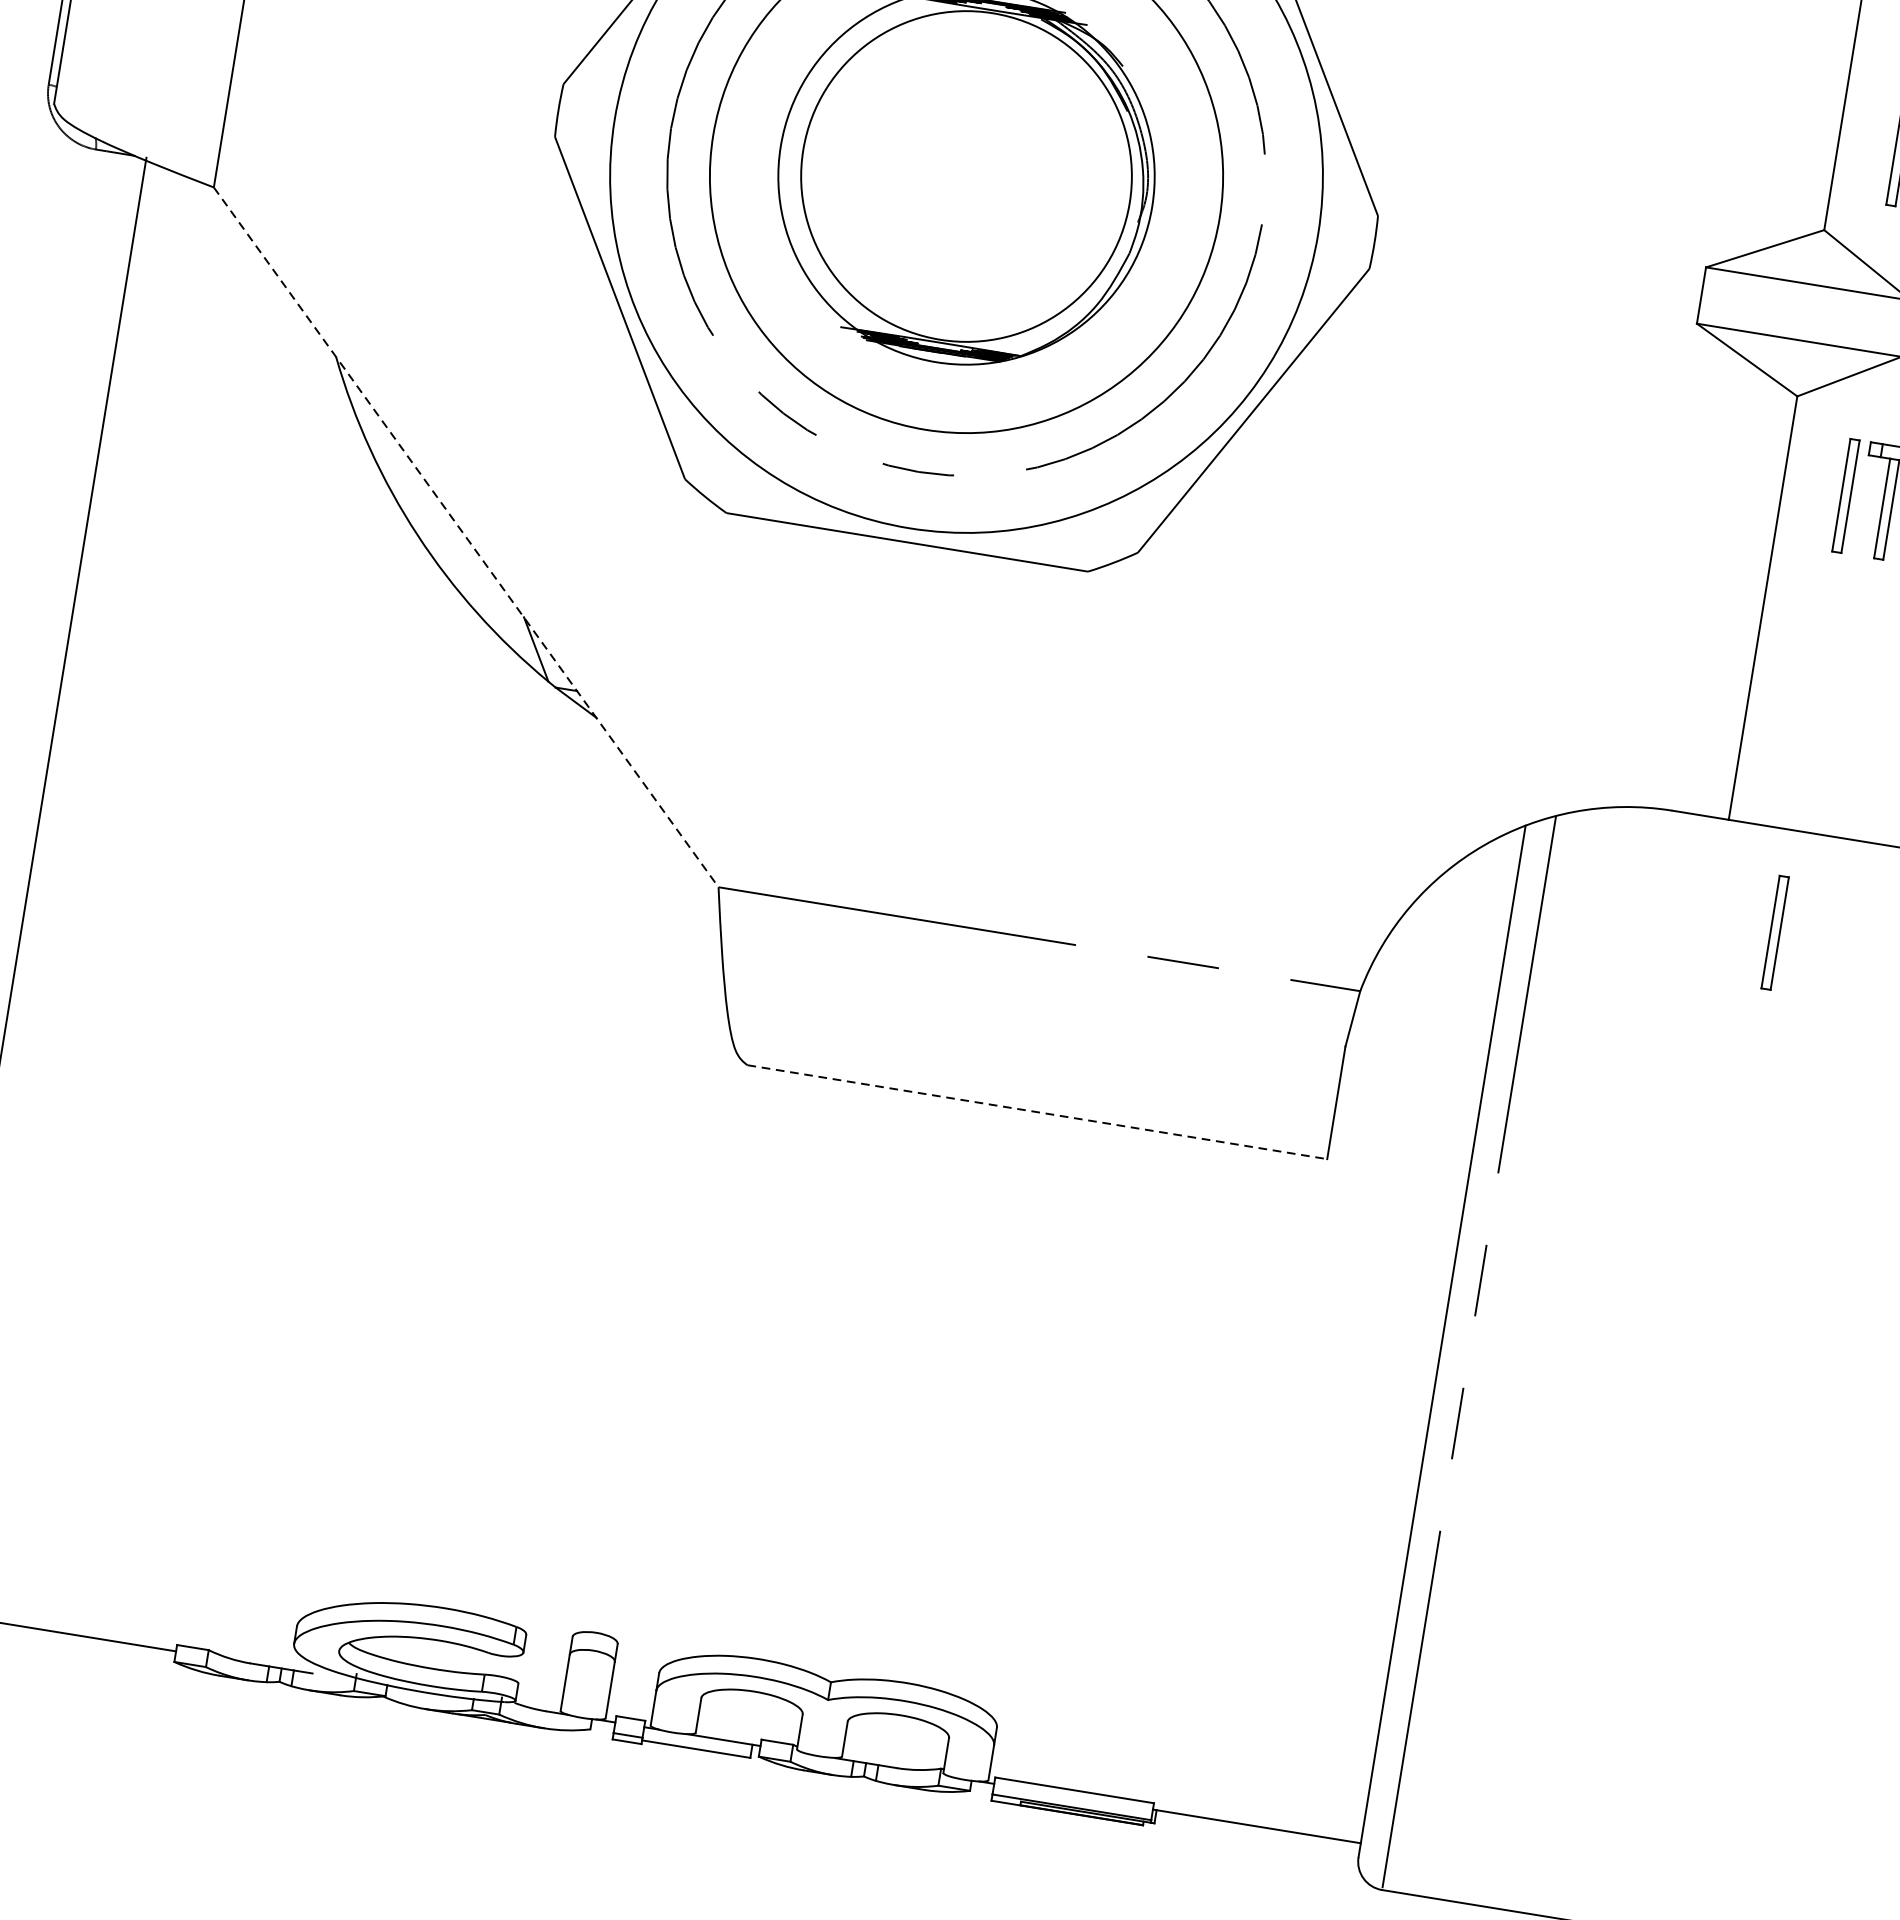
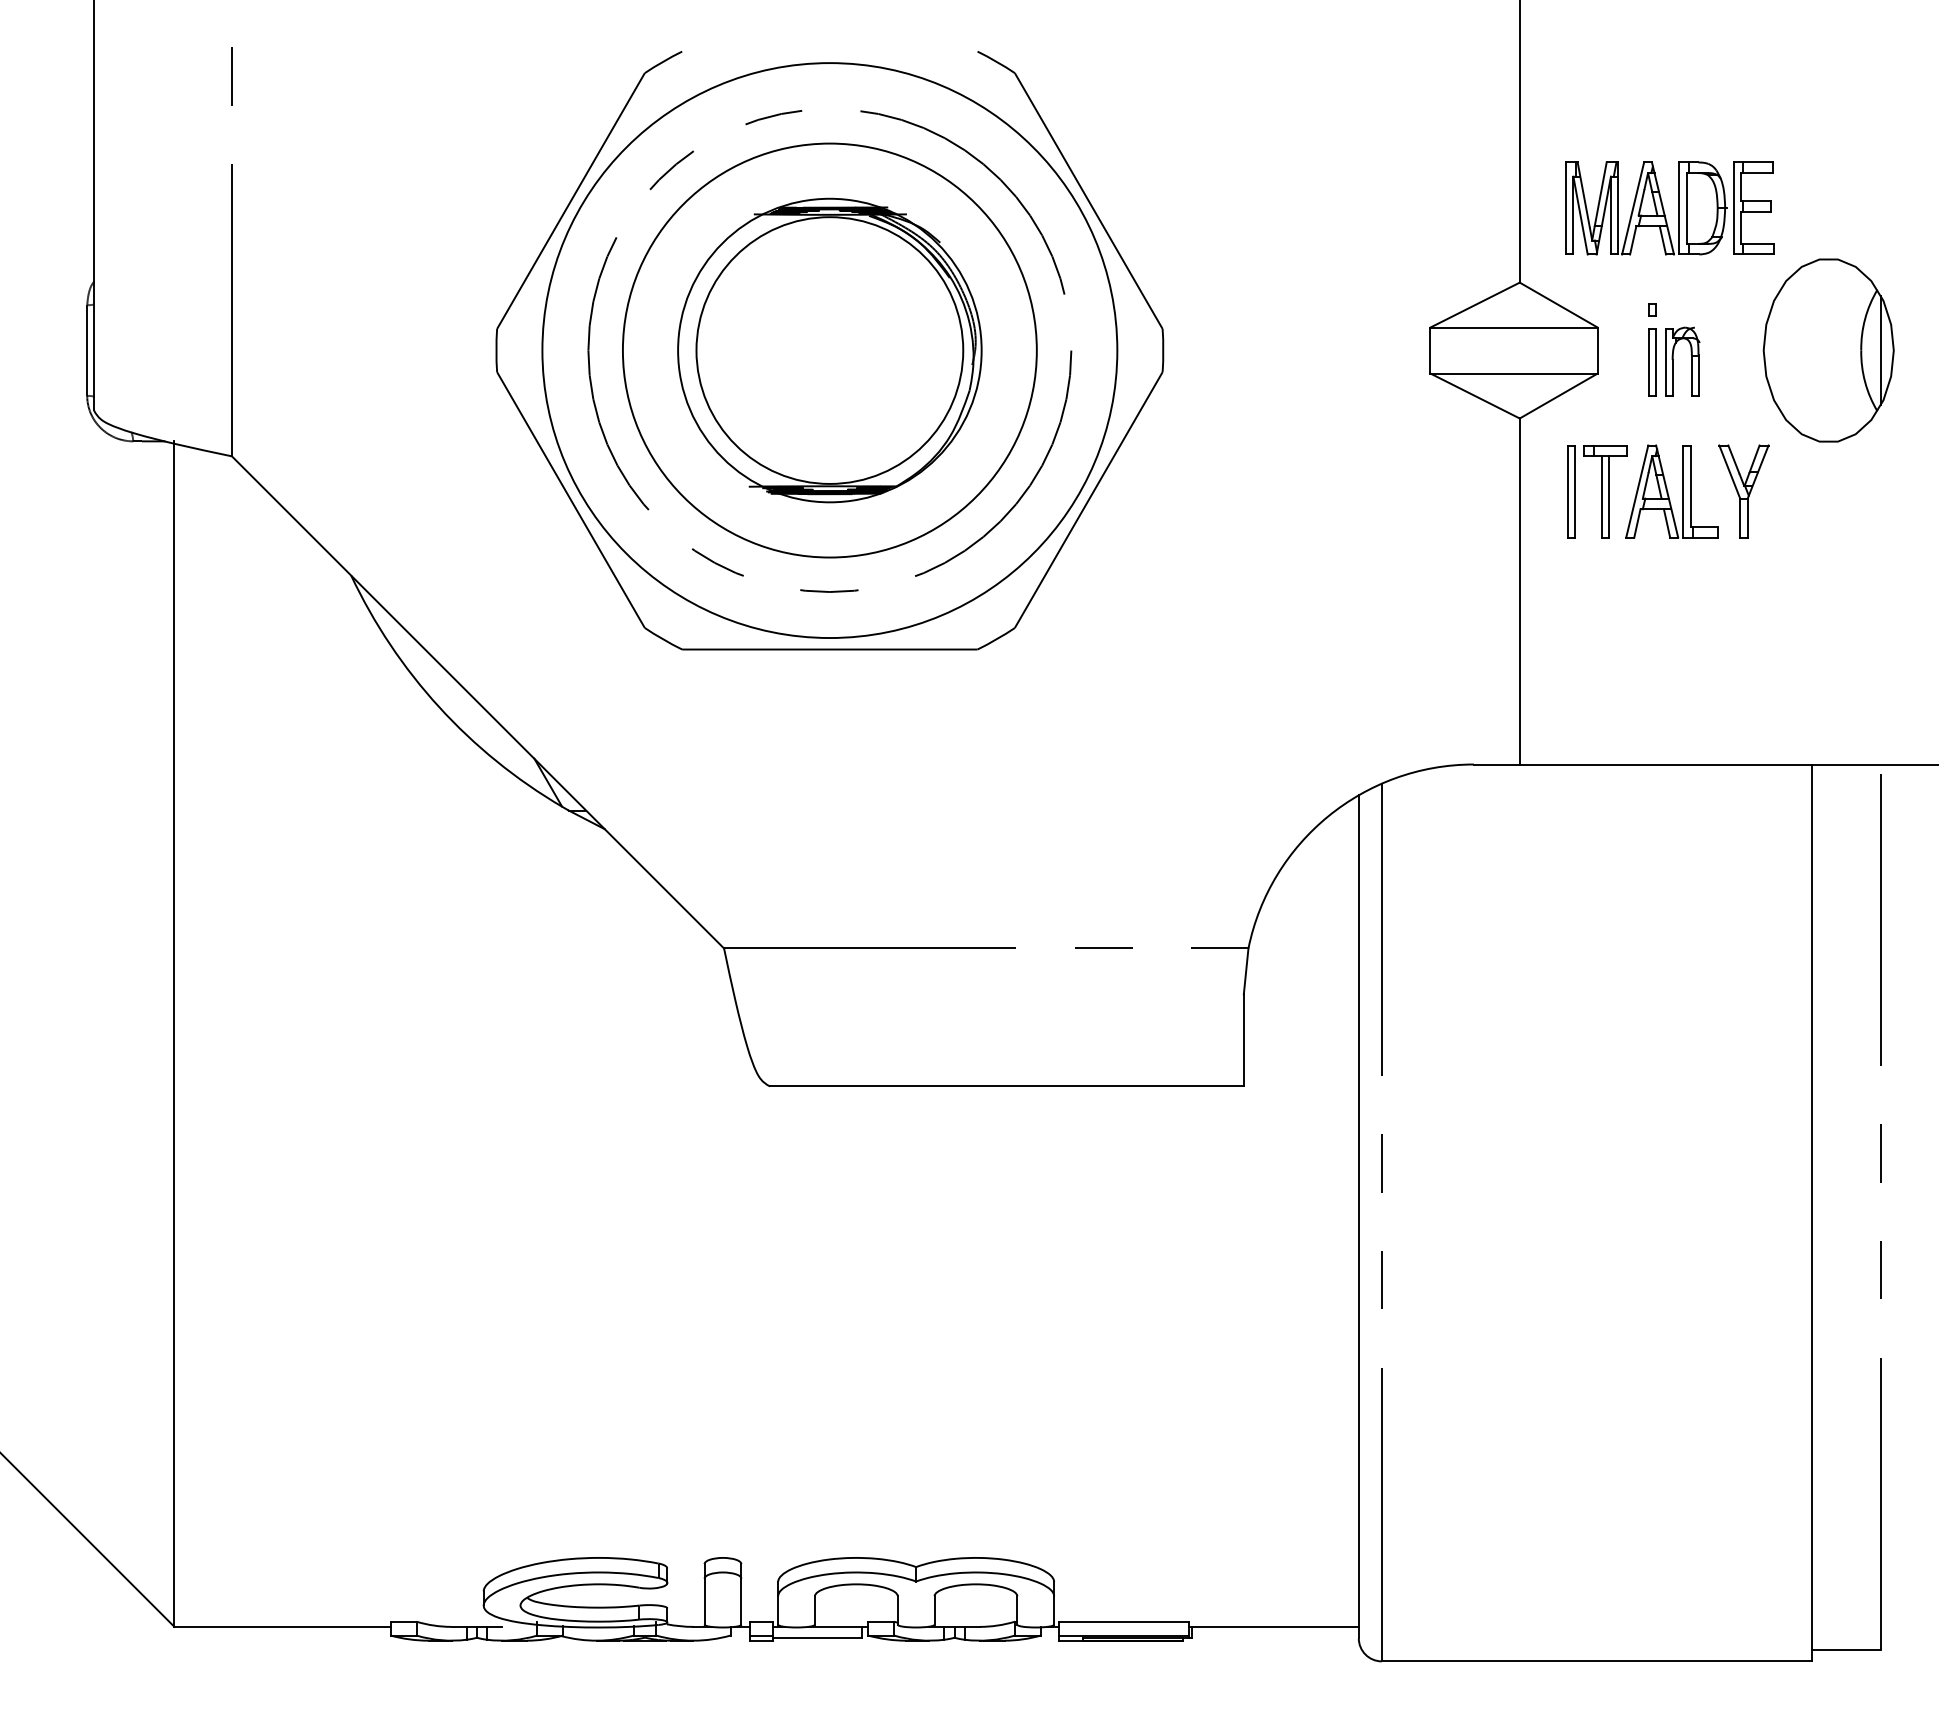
line: (466, 537) -> (478, 702), dashed -> solid
part: (1775, 932) -> (1571, 848), removed
line: (1036, 1112) -> (1006, 1086), dashed -> solid

